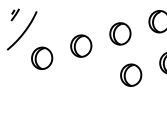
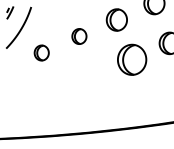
part: (81, 46) -> (79, 36), size x0.7
part: (41, 57) -> (41, 52), size x0.7
part: (131, 74) -> (132, 59), size x1.4

